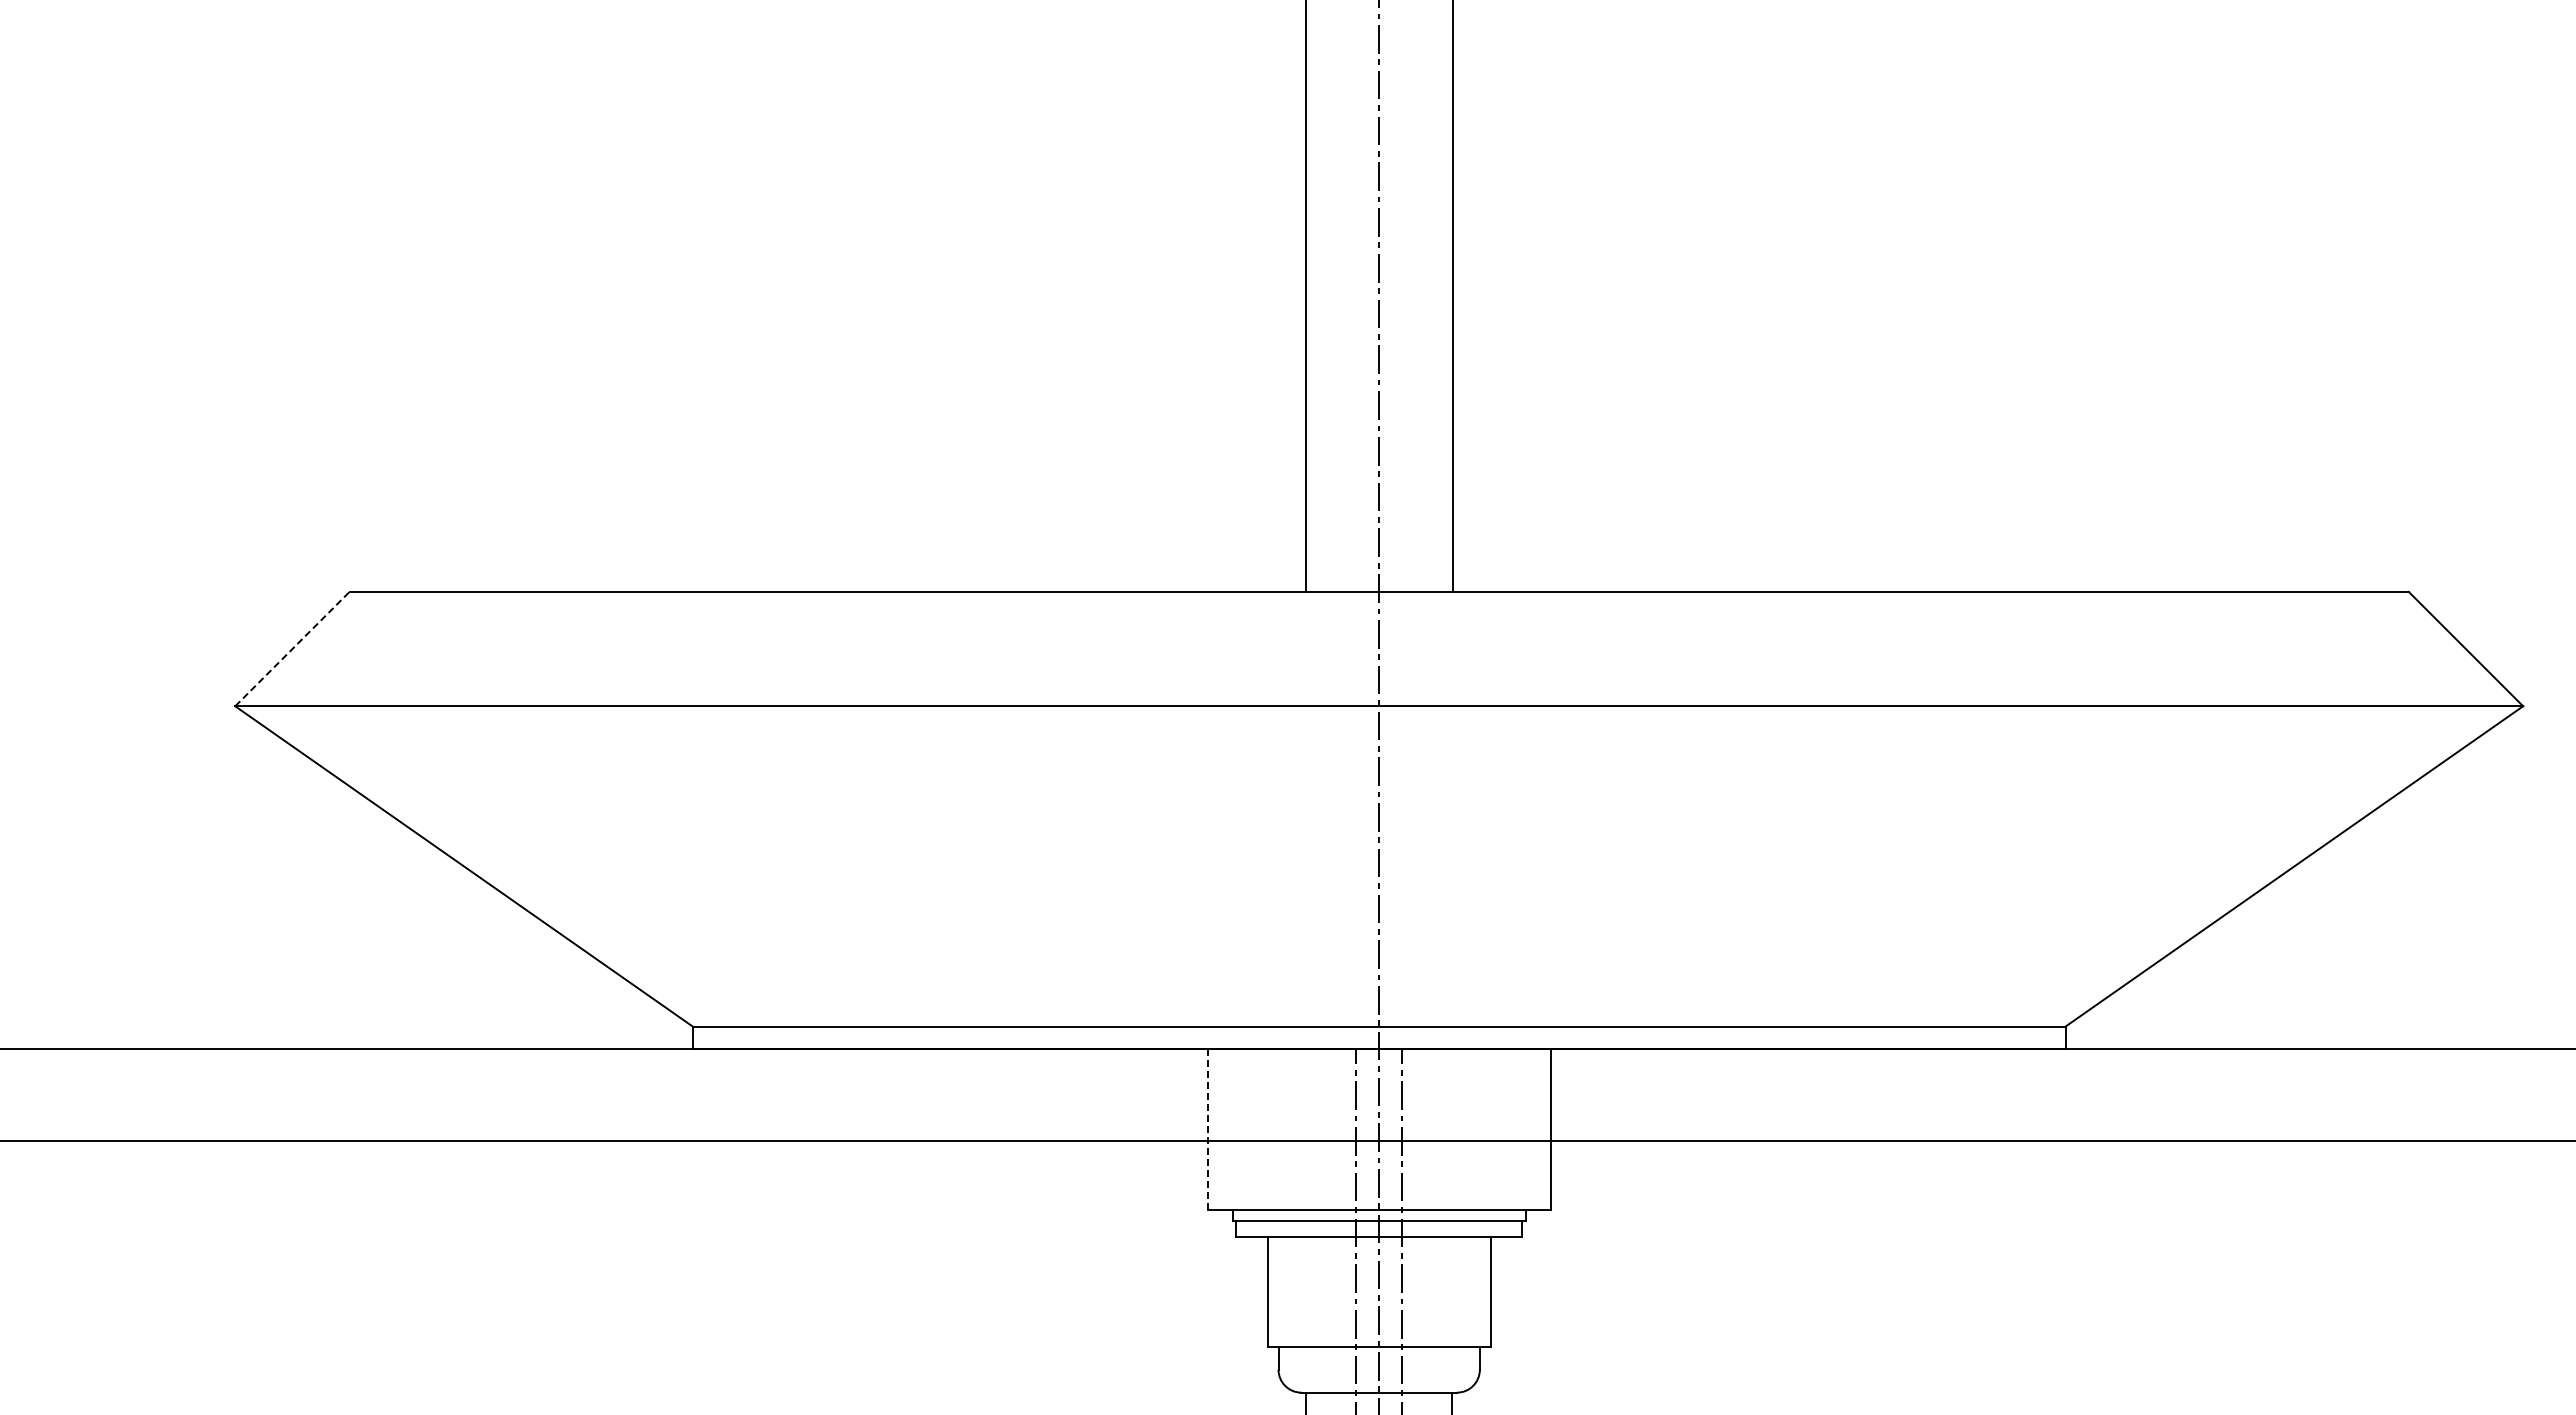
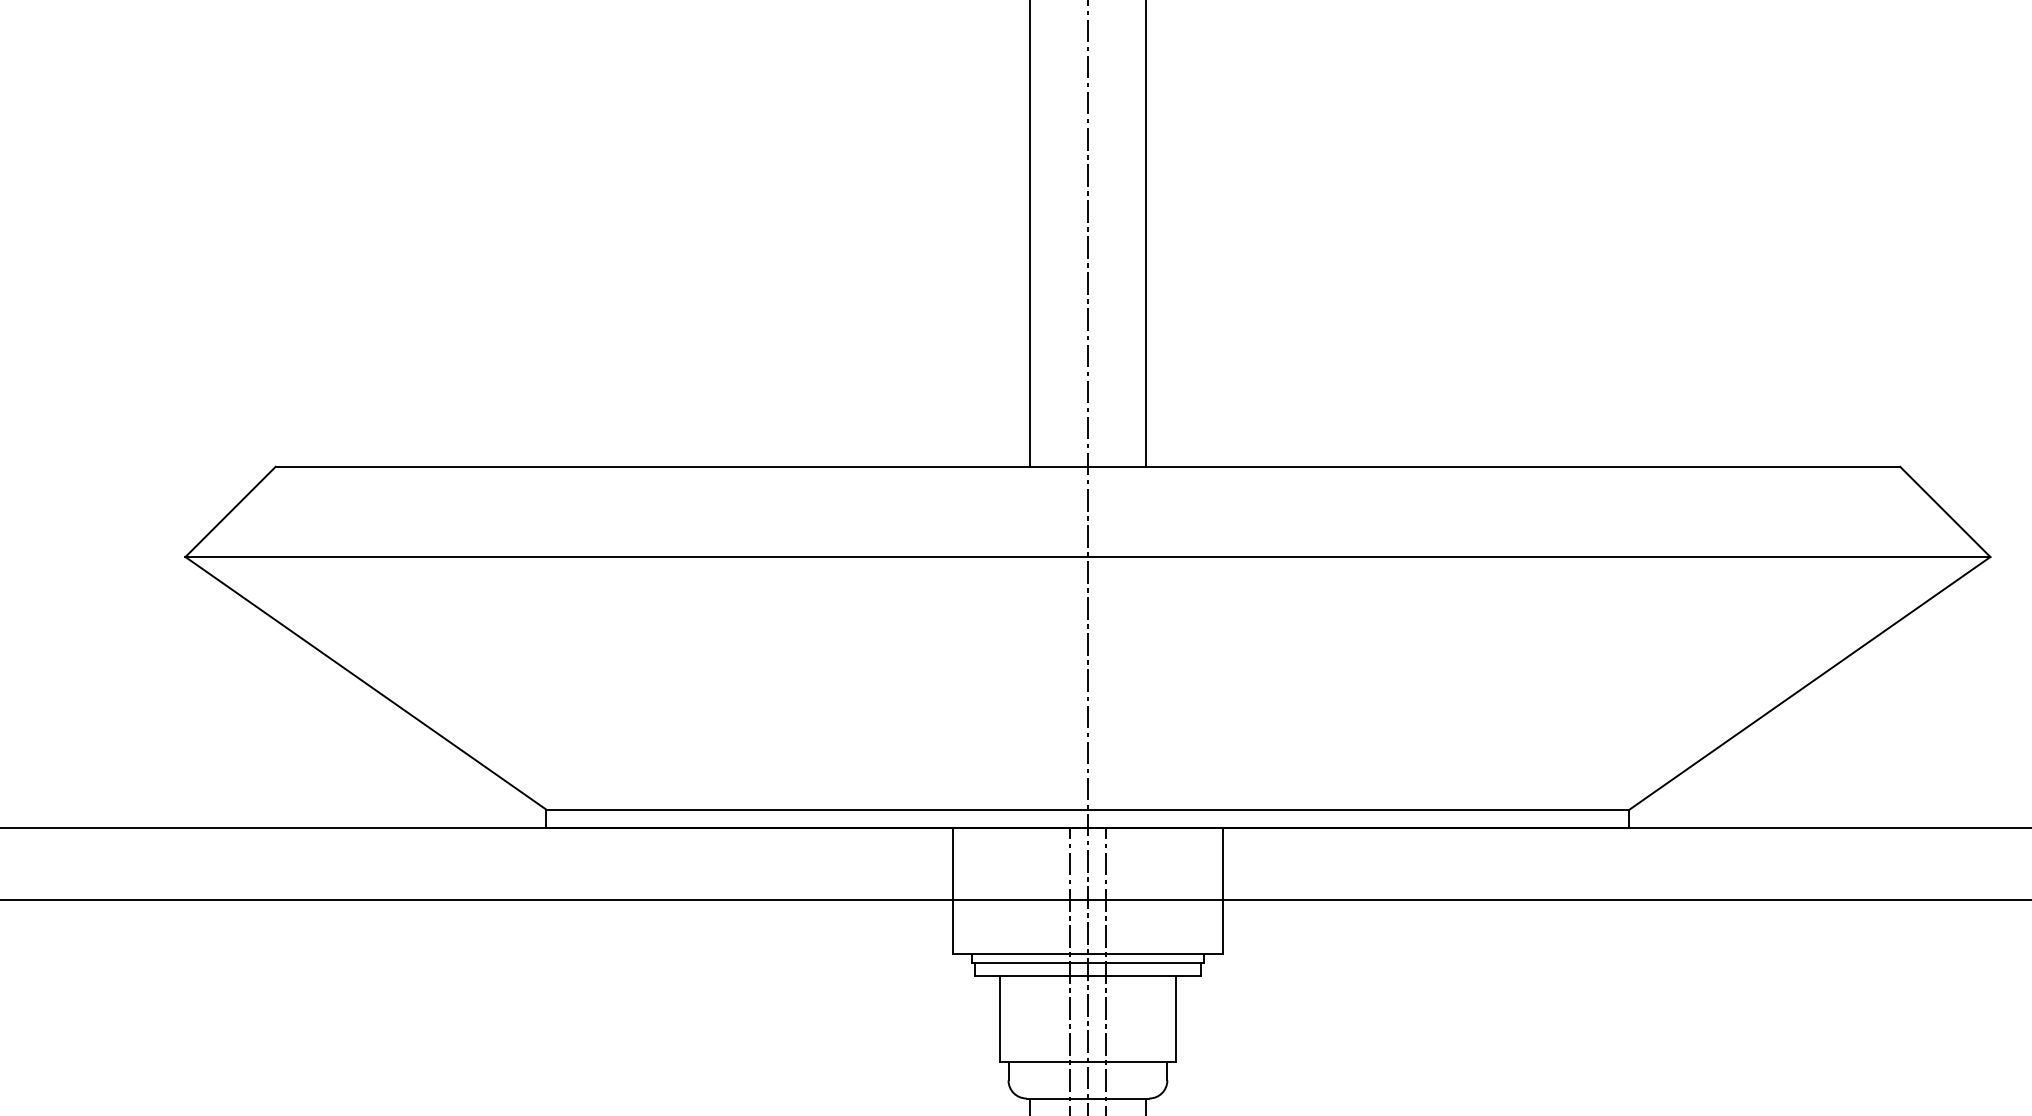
line: (292, 649) -> (230, 512), dashed -> solid
line: (1207, 1129) -> (952, 890), dashed -> solid

